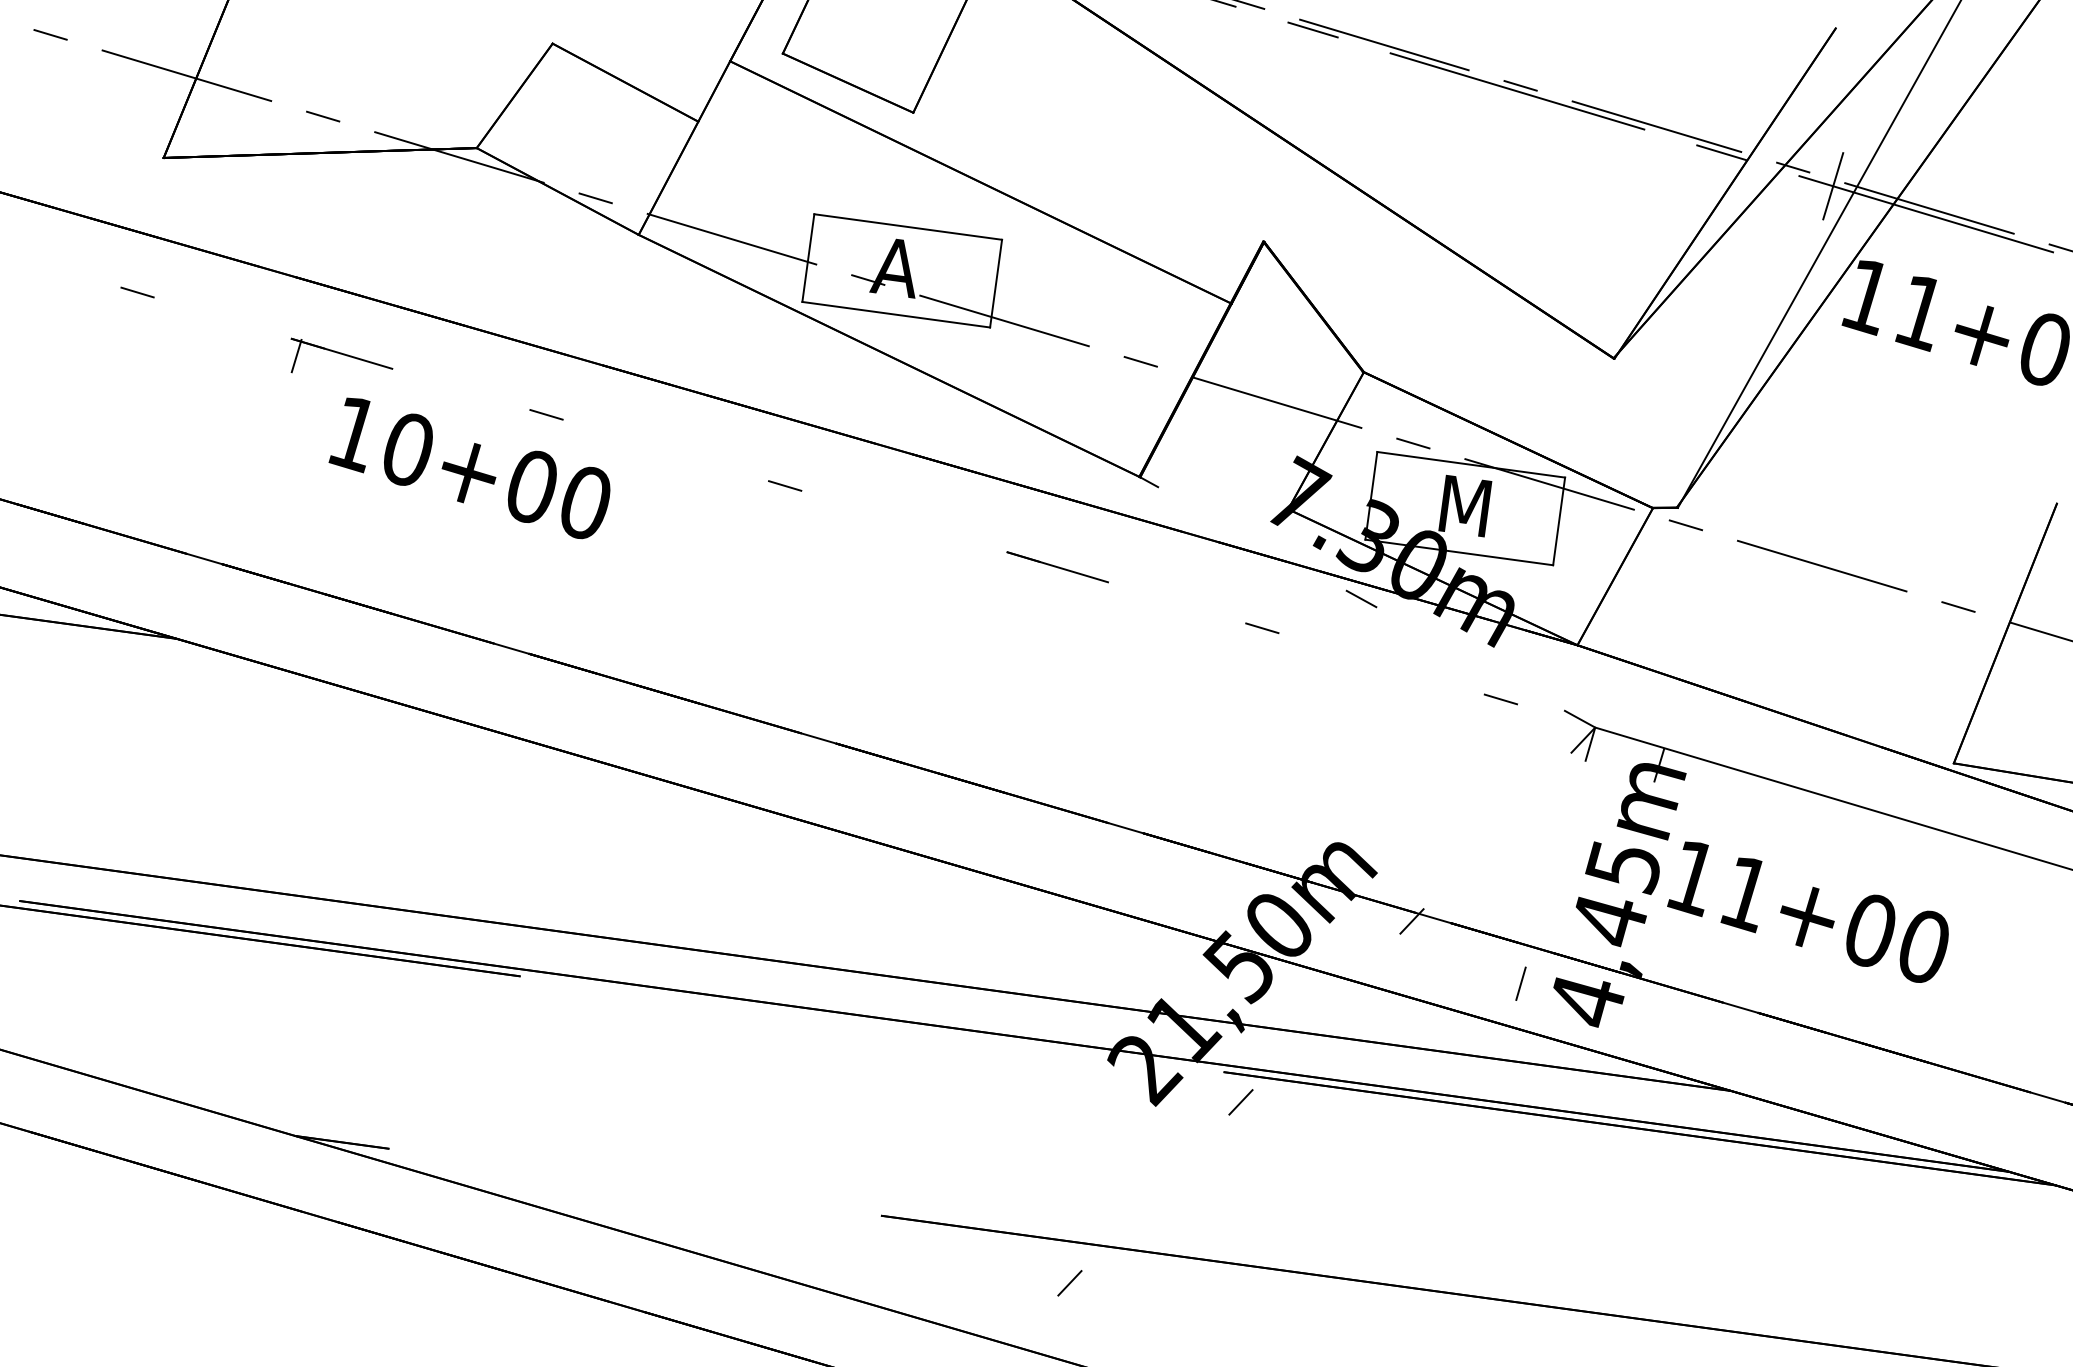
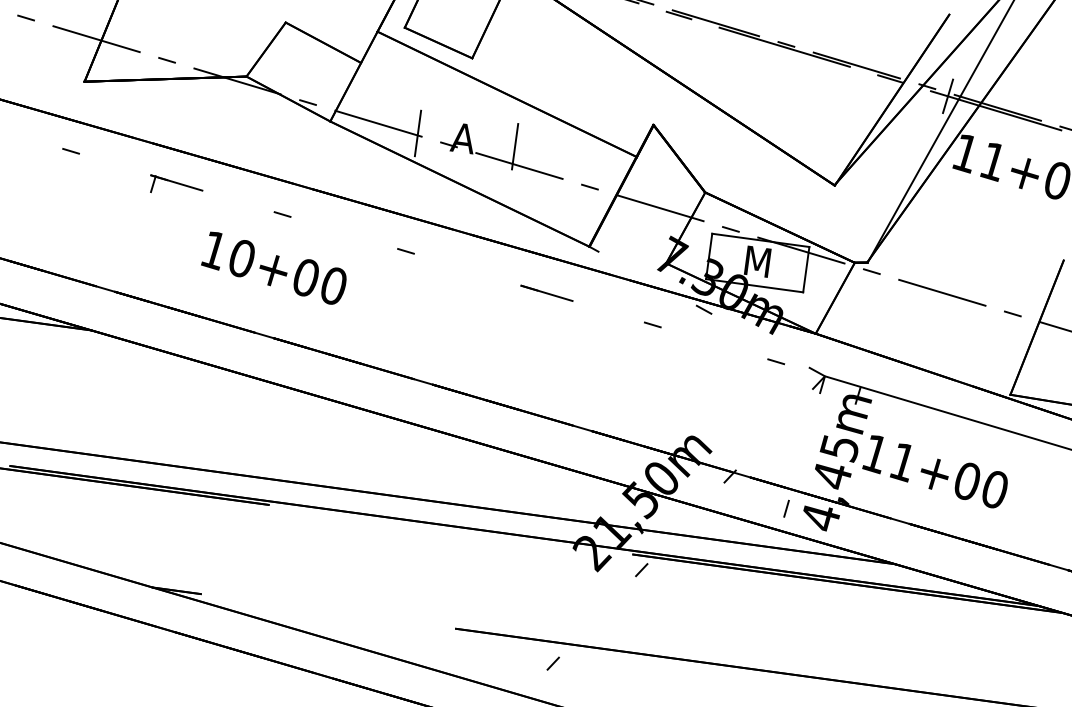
line: (907, 227) -> (469, 117), removed
line: (896, 314) -> (463, 162), removed
text: (468, 466) -> (273, 267), moved

